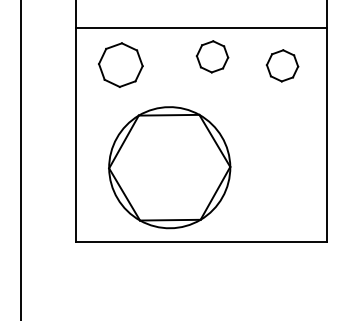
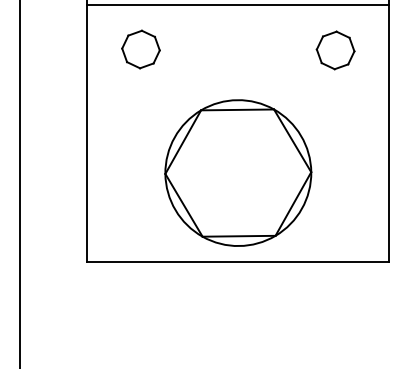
part: (212, 56) -> (251, 39), removed
part: (120, 64) -> (140, 48), size x0.71
part: (169, 167) -> (238, 172), moved

